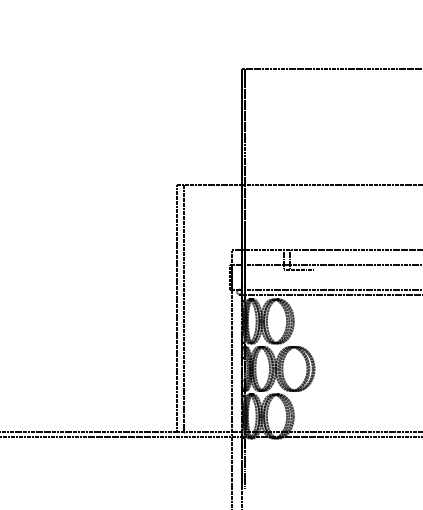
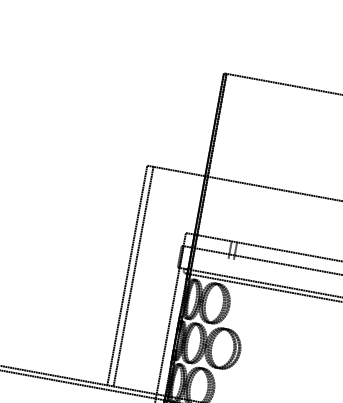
line: (298, 270) -> (241, 261), removed

